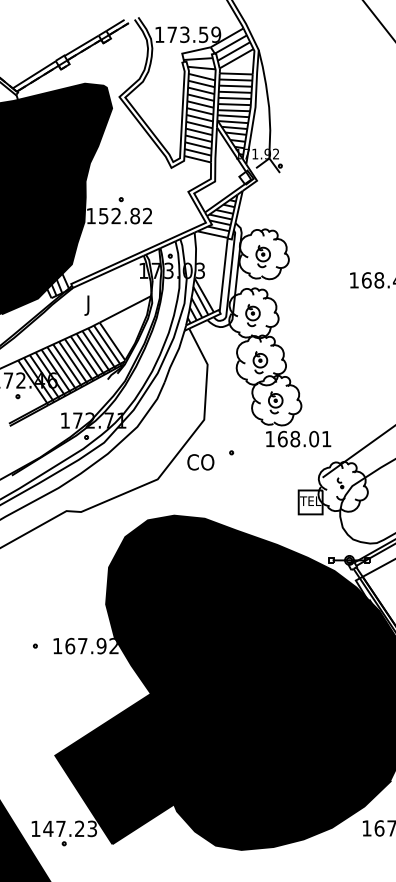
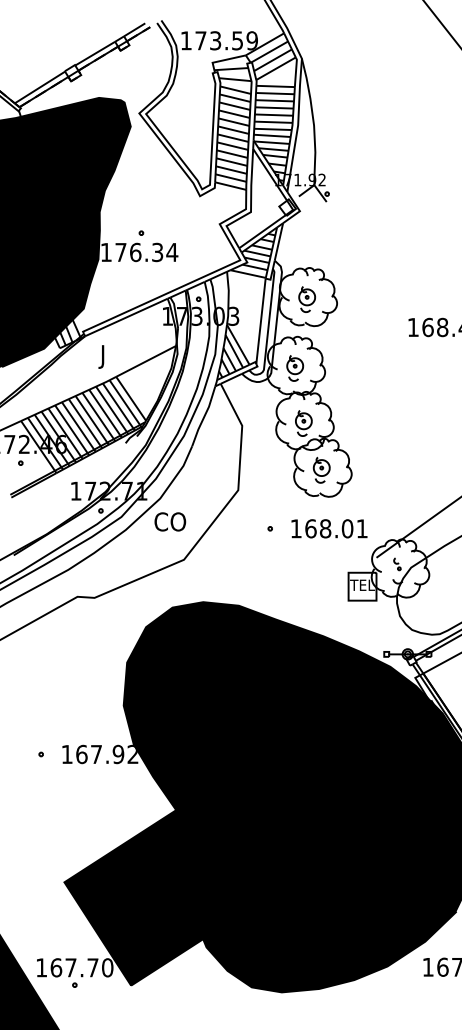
text: (125, 216) -> (146, 252), 152.82 -> 176.34
text: (298, 438) -> (329, 528), moved
text: (200, 461) -> (170, 521), moved
text: (69, 828) -> (81, 967), 147.23 -> 167.70

